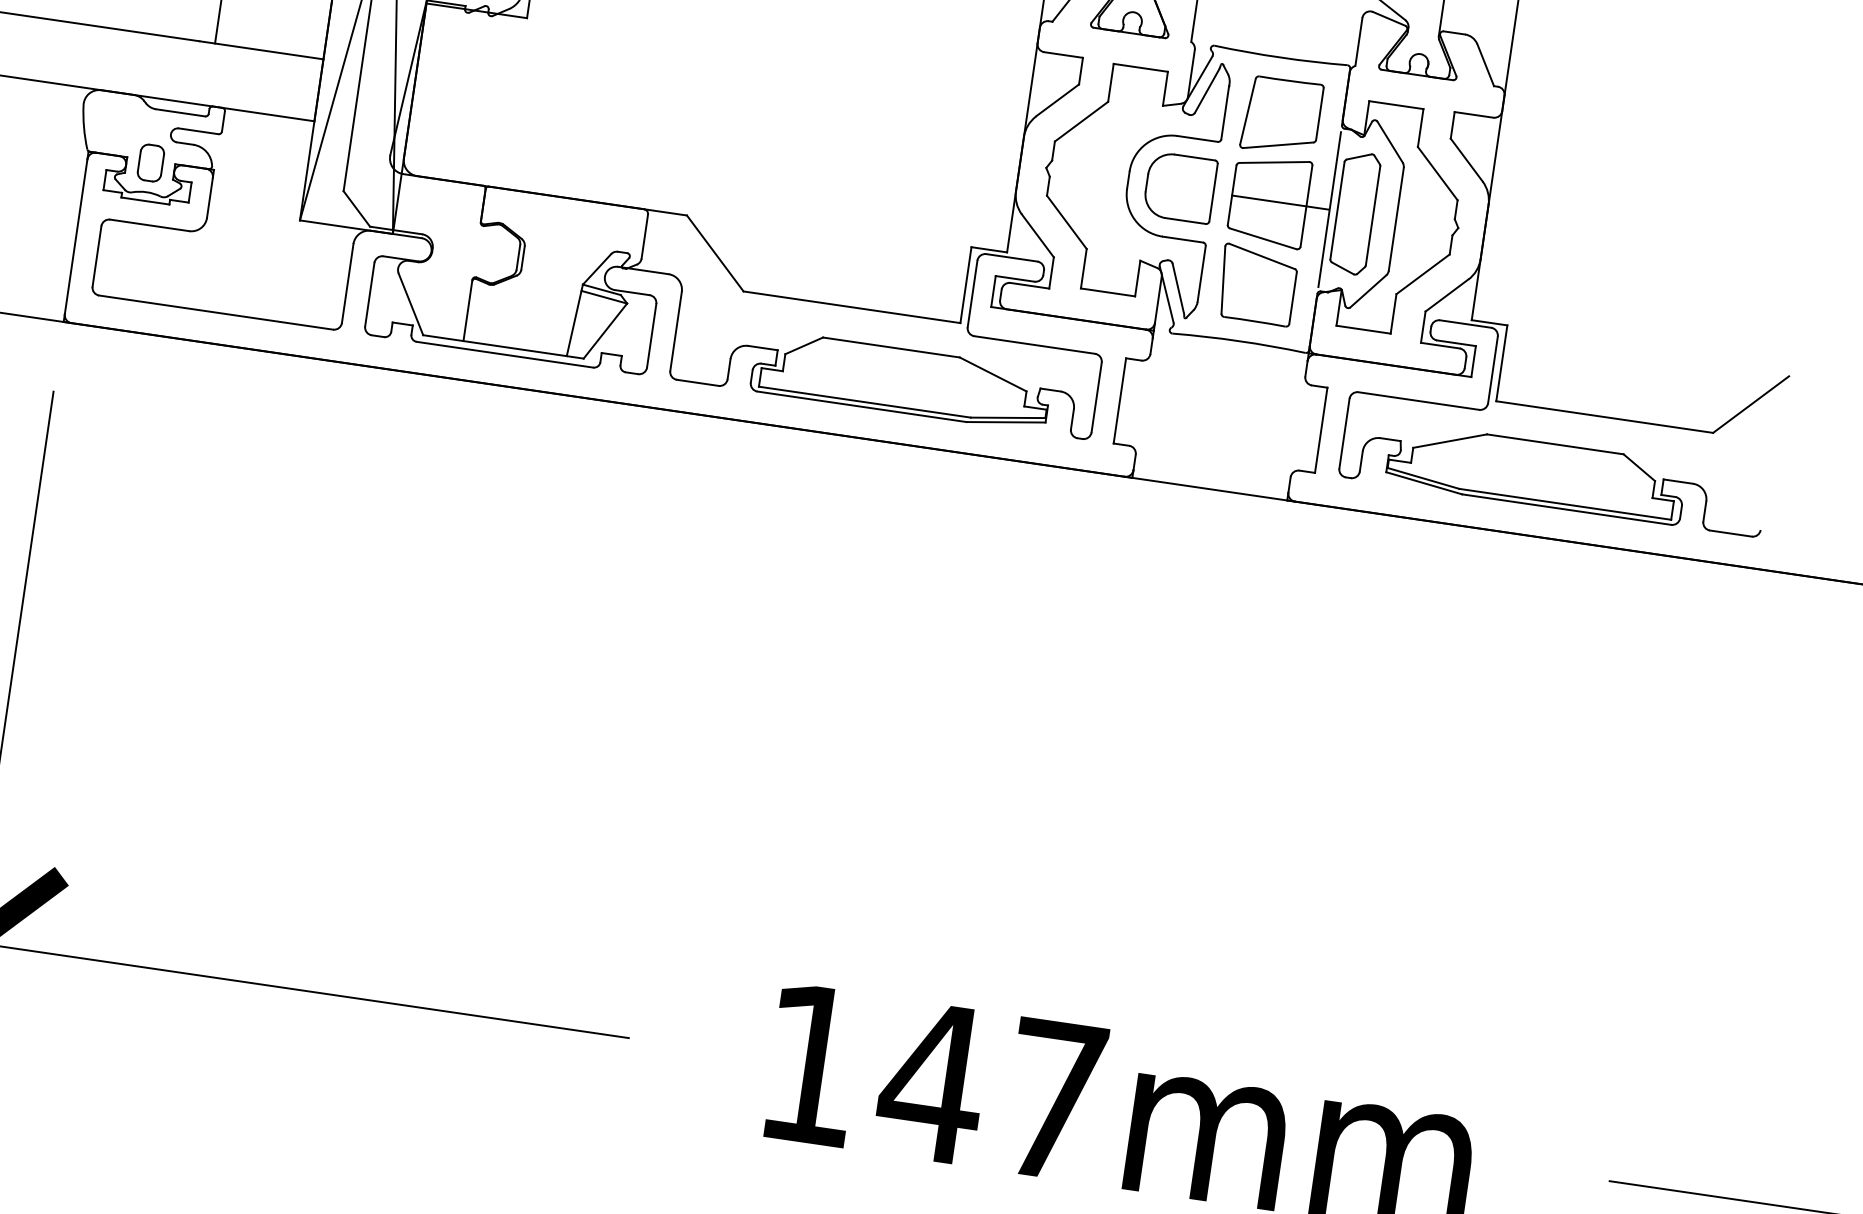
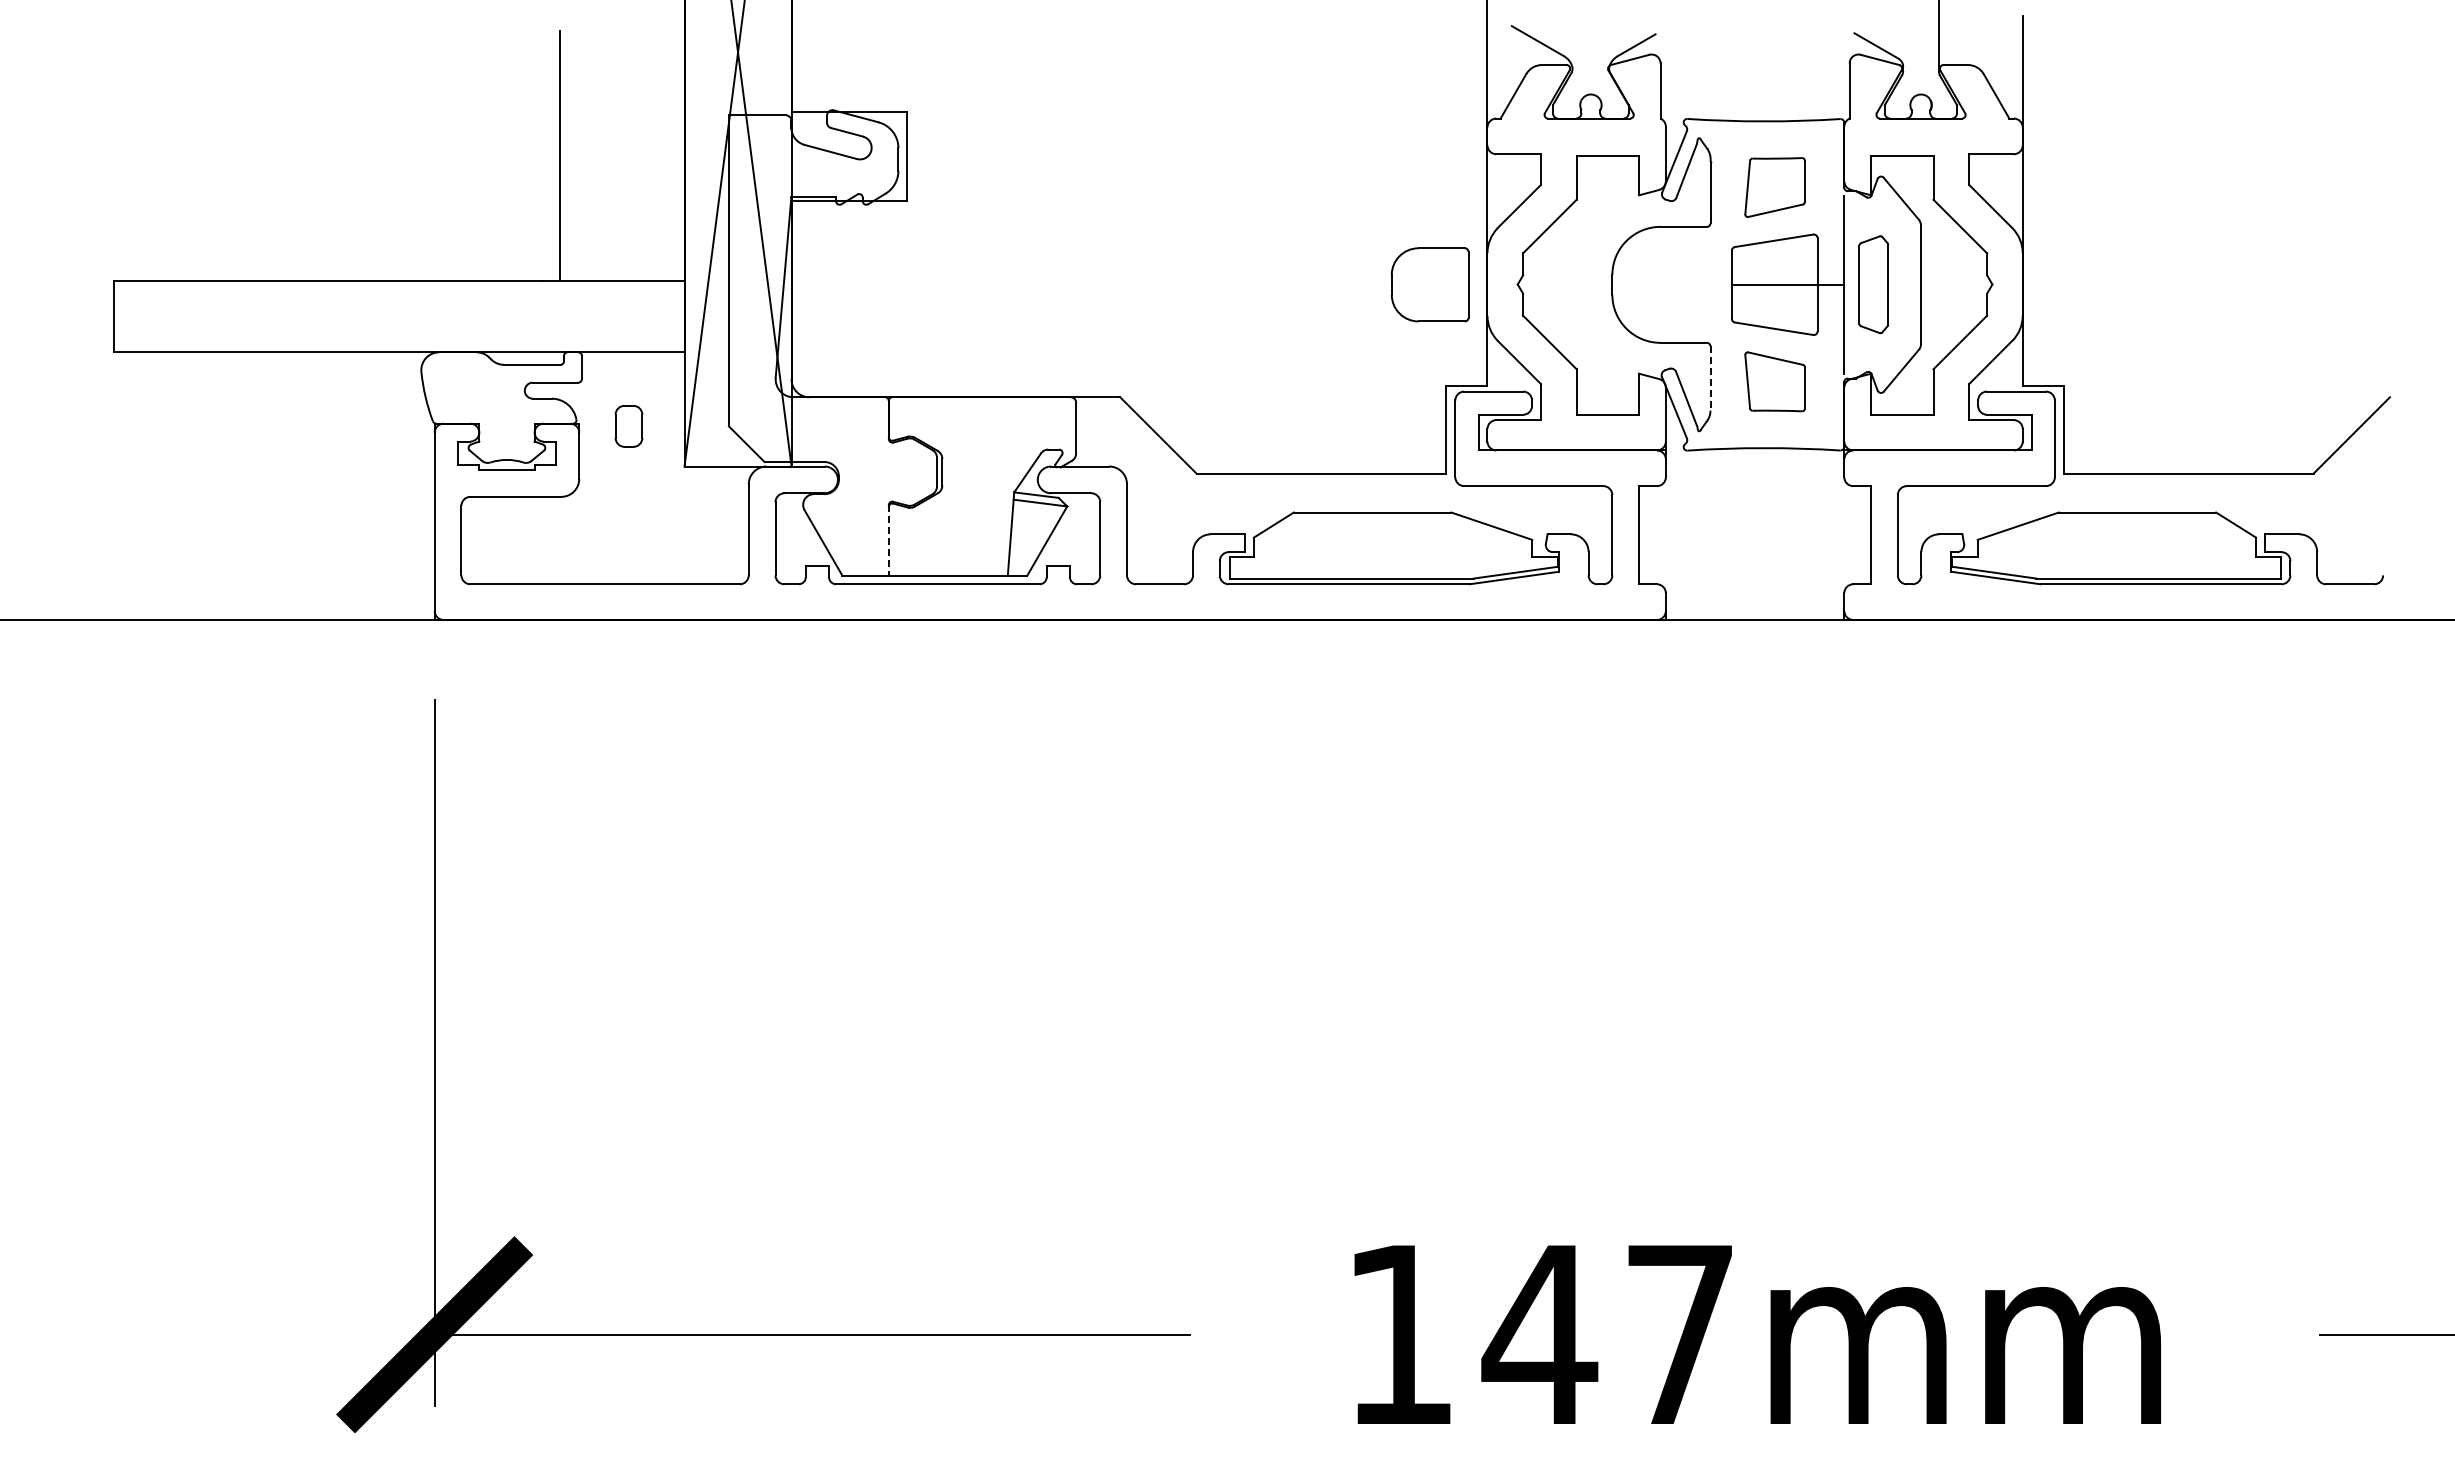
part: (1281, 116) -> (1774, 187), size x0.7
part: (150, 163) -> (628, 426), moved
part: (1179, 187) -> (1429, 284), moved
part: (1355, 212) -> (1873, 284), size x0.7
line: (1201, 274) -> (1710, 379), solid -> dashed
part: (1256, 284) -> (1774, 381), size x0.7
line: (467, 310) -> (888, 540), solid -> dashed

